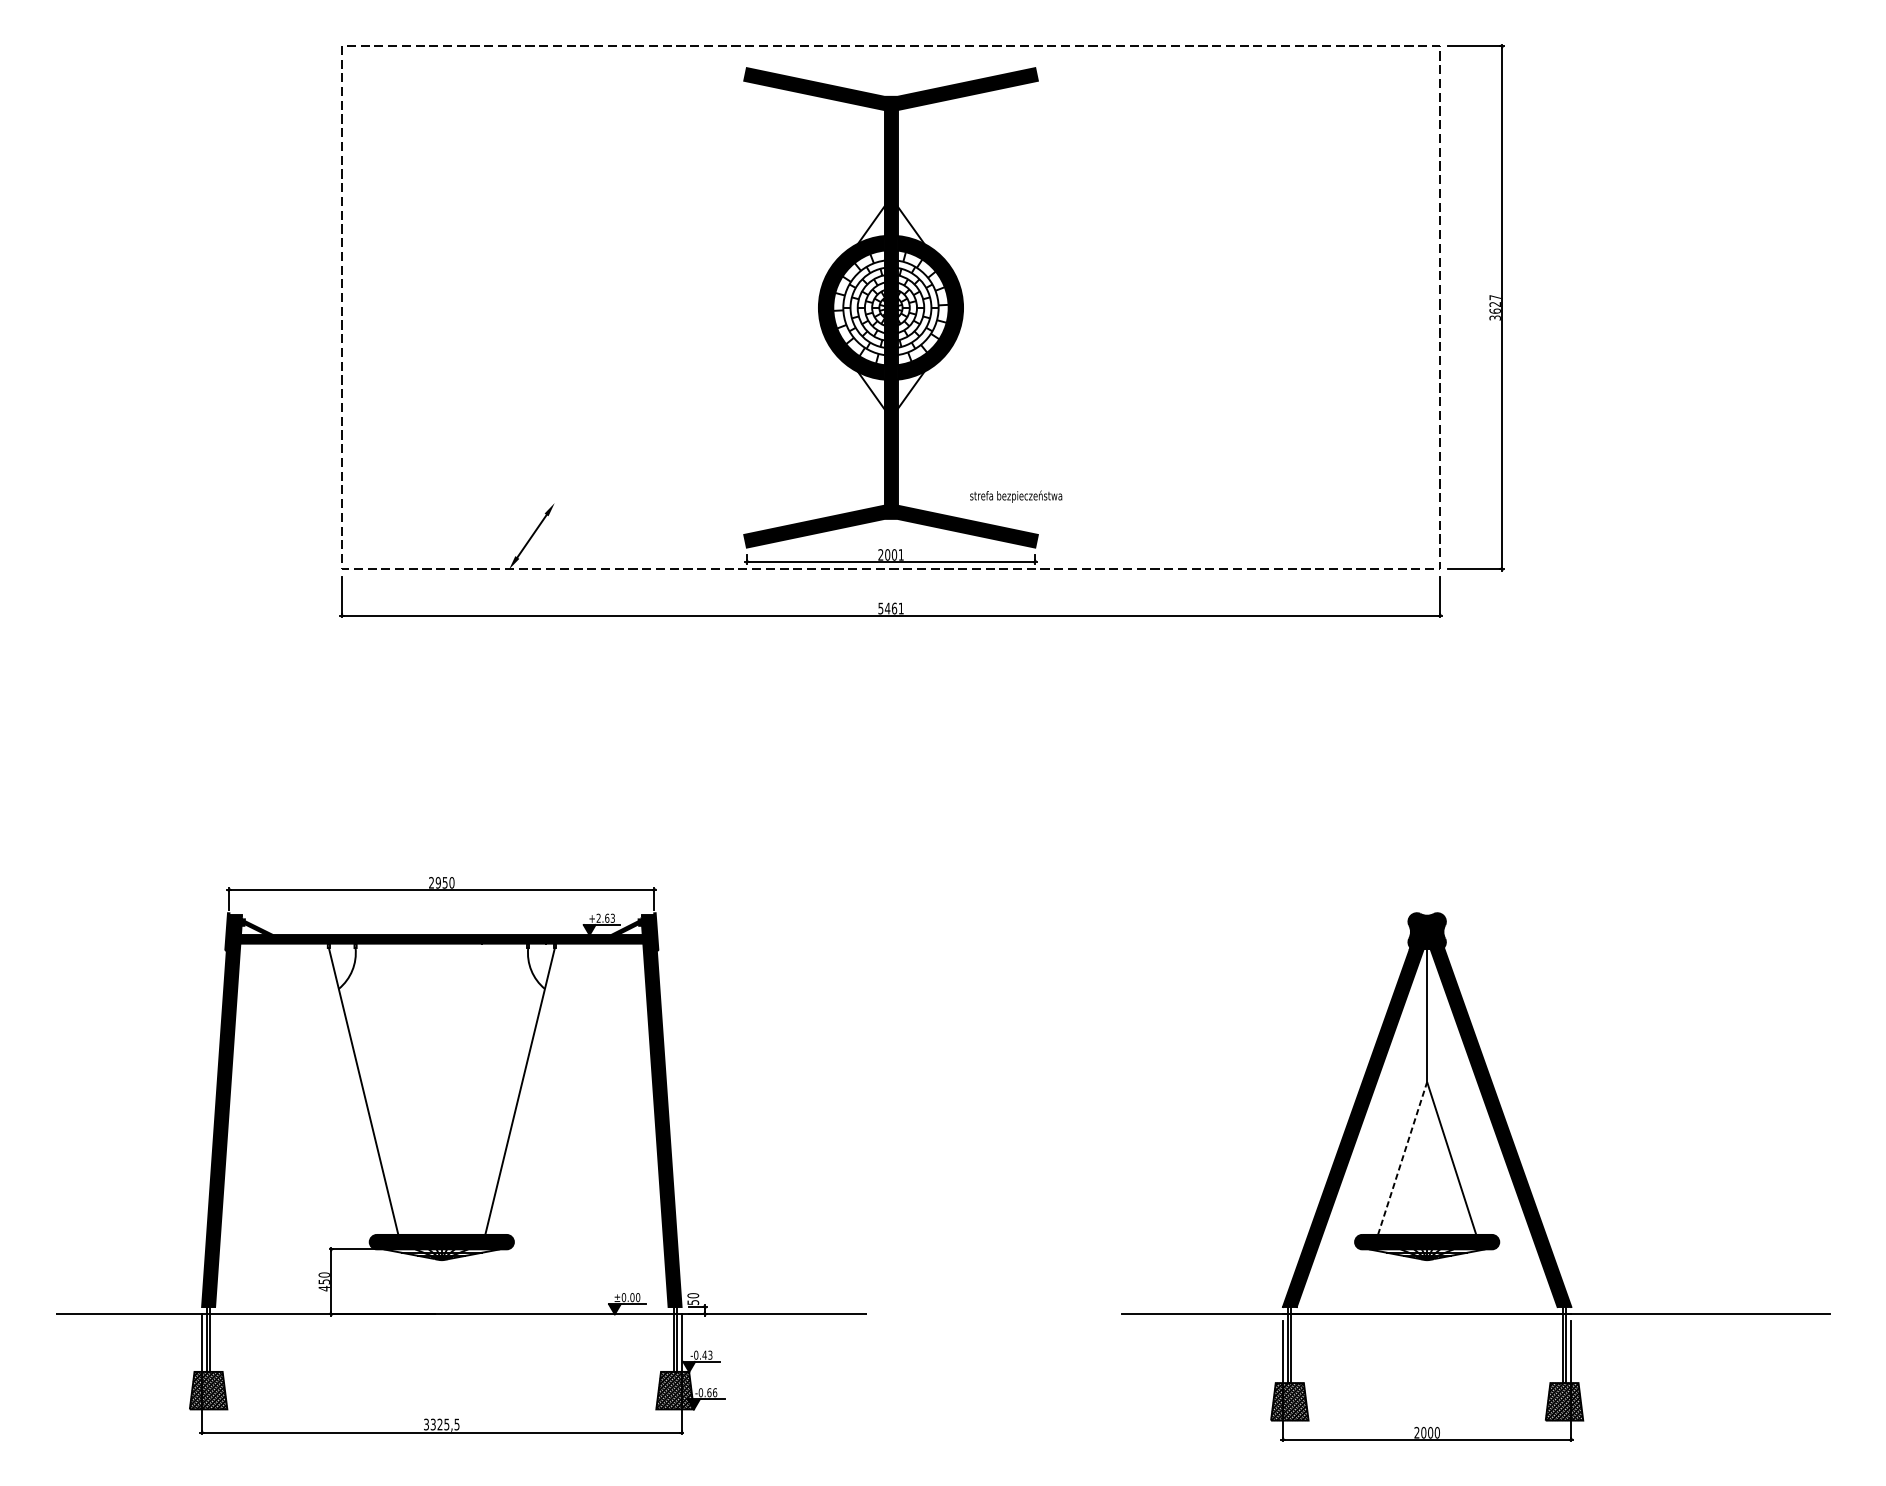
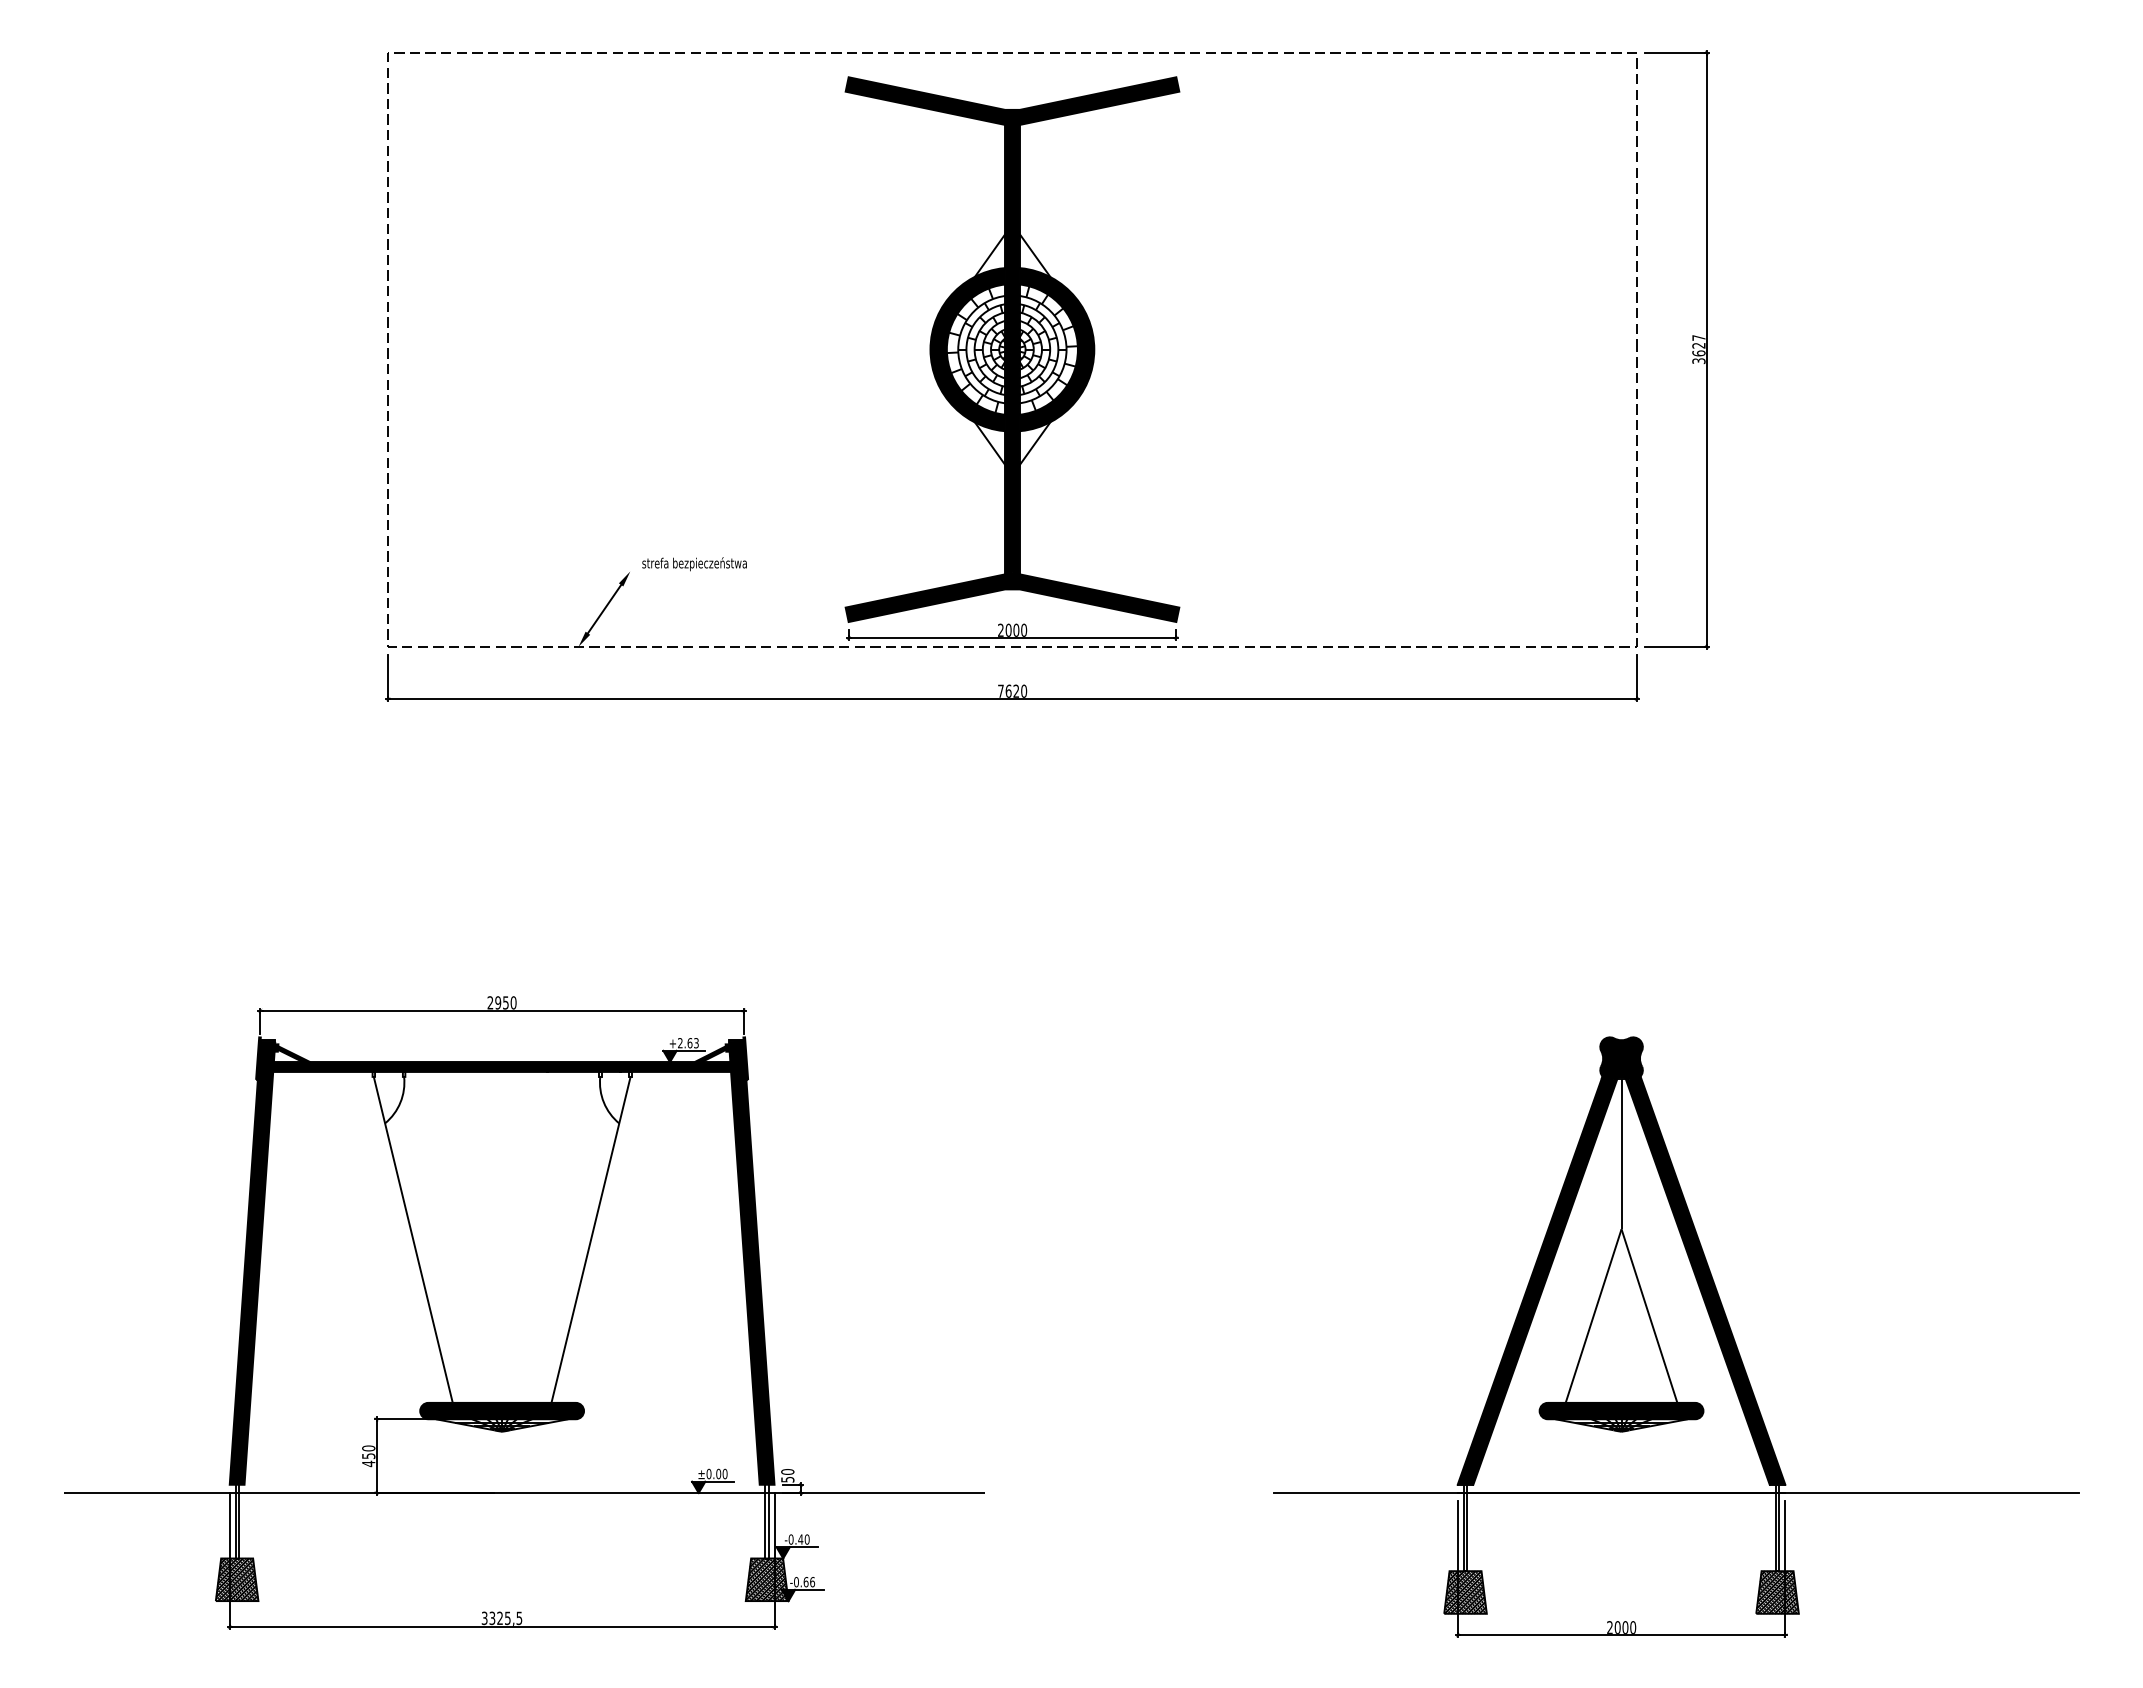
text: (1016, 496) -> (694, 564), moved
text: (901, 554) -> (1024, 629), 2001 -> 2000
text: (891, 607) -> (1012, 690), 5461 -> 7620
line: (1402, 1158) -> (1593, 1315), dashed -> solid
text: (709, 1355) -> (806, 1539), -0.43 -> -0.40

